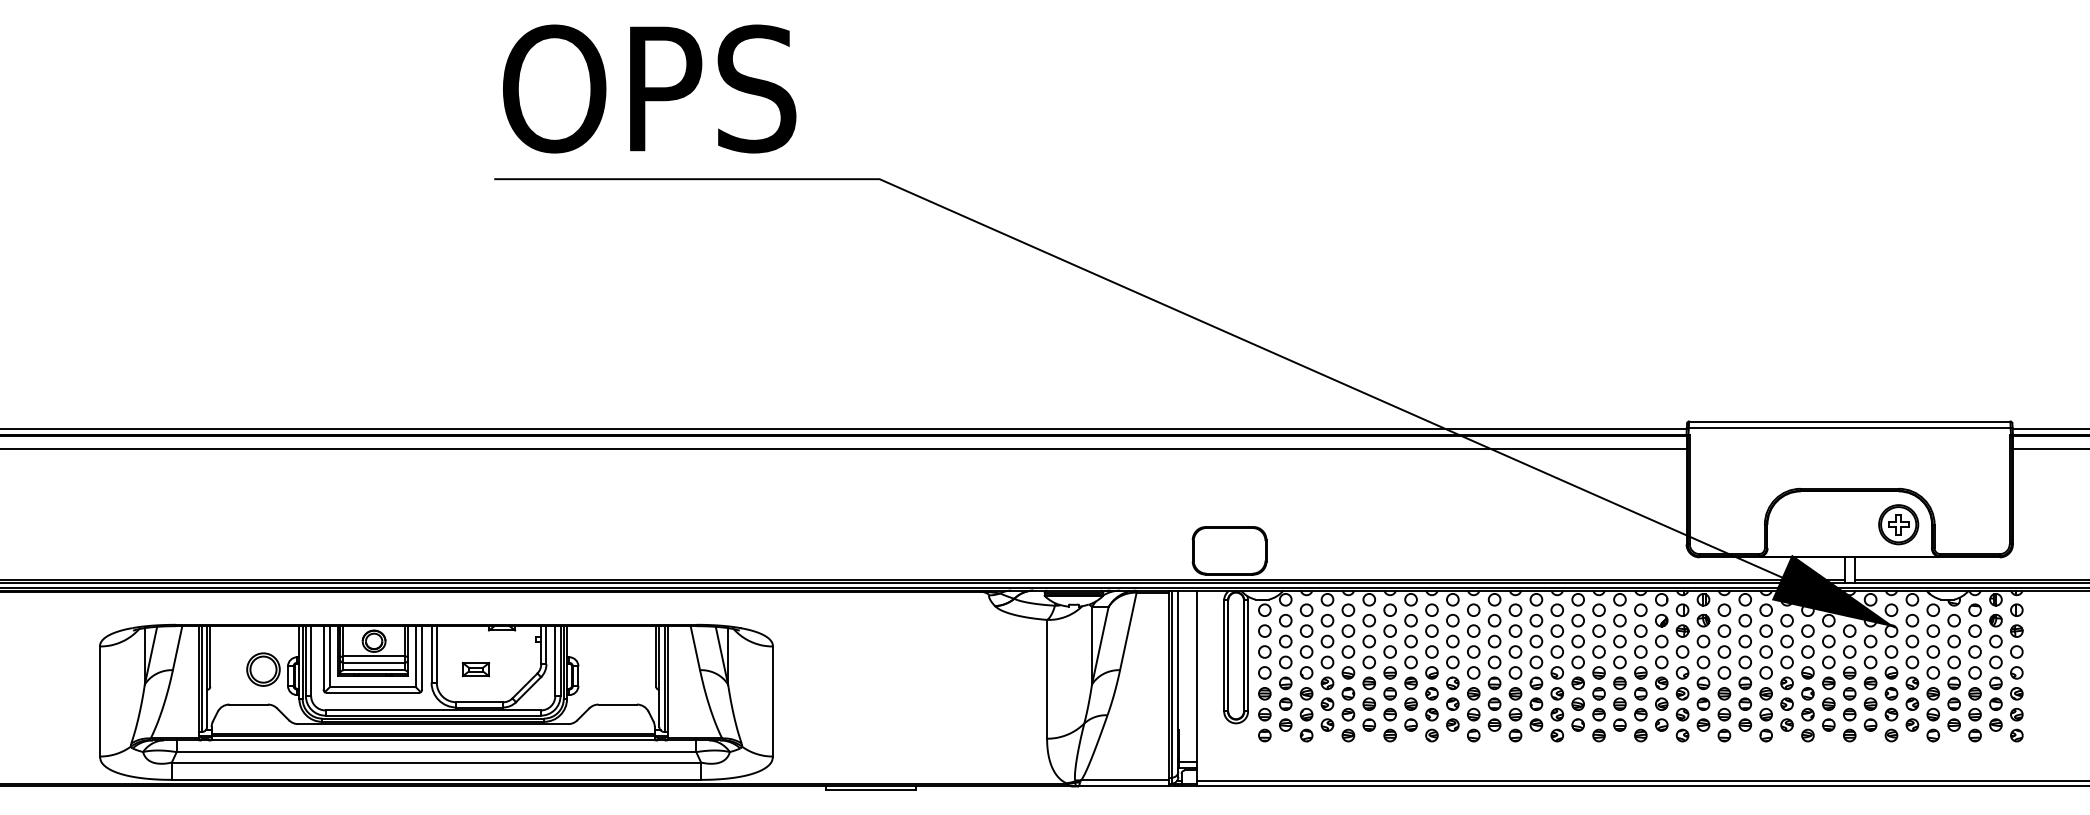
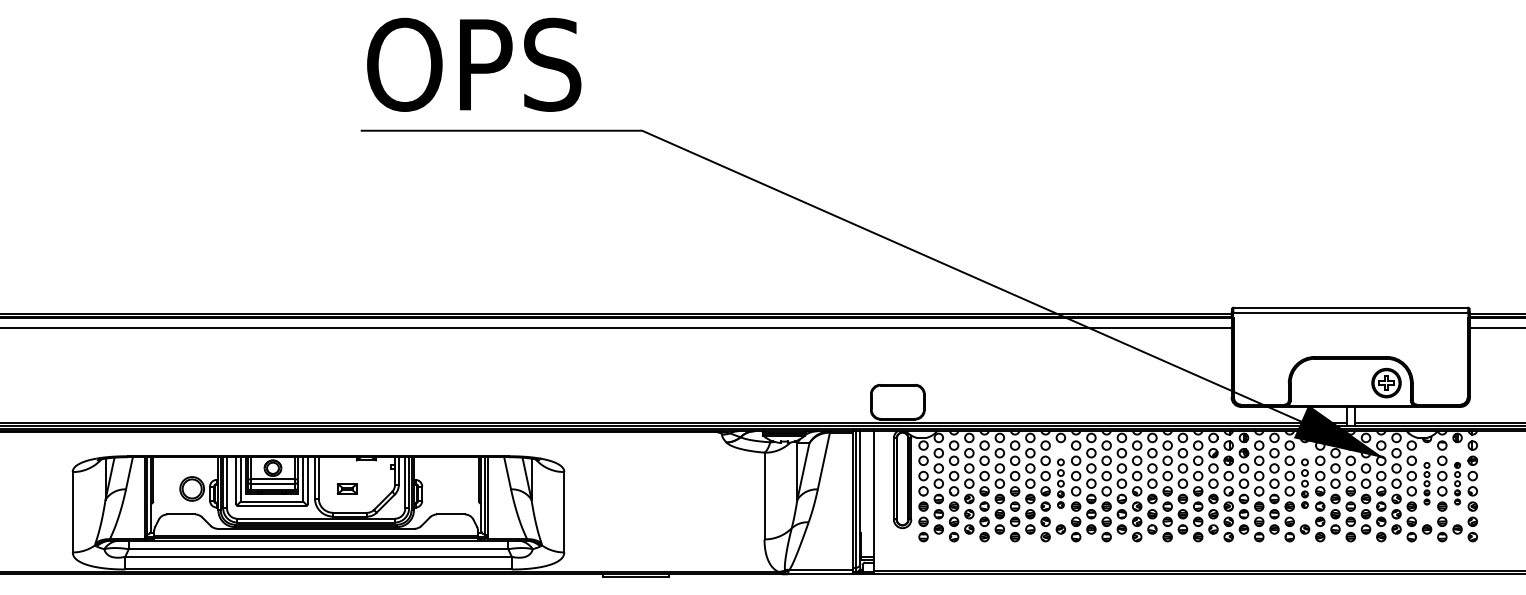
part: (1452, 662) -> (1060, 483), size x0.7
part: (1786, 662) -> (1304, 483), size x0.7
part: (1953, 662) -> (1426, 483), size x0.6
part: (1995, 662) -> (1457, 483), size x0.6

